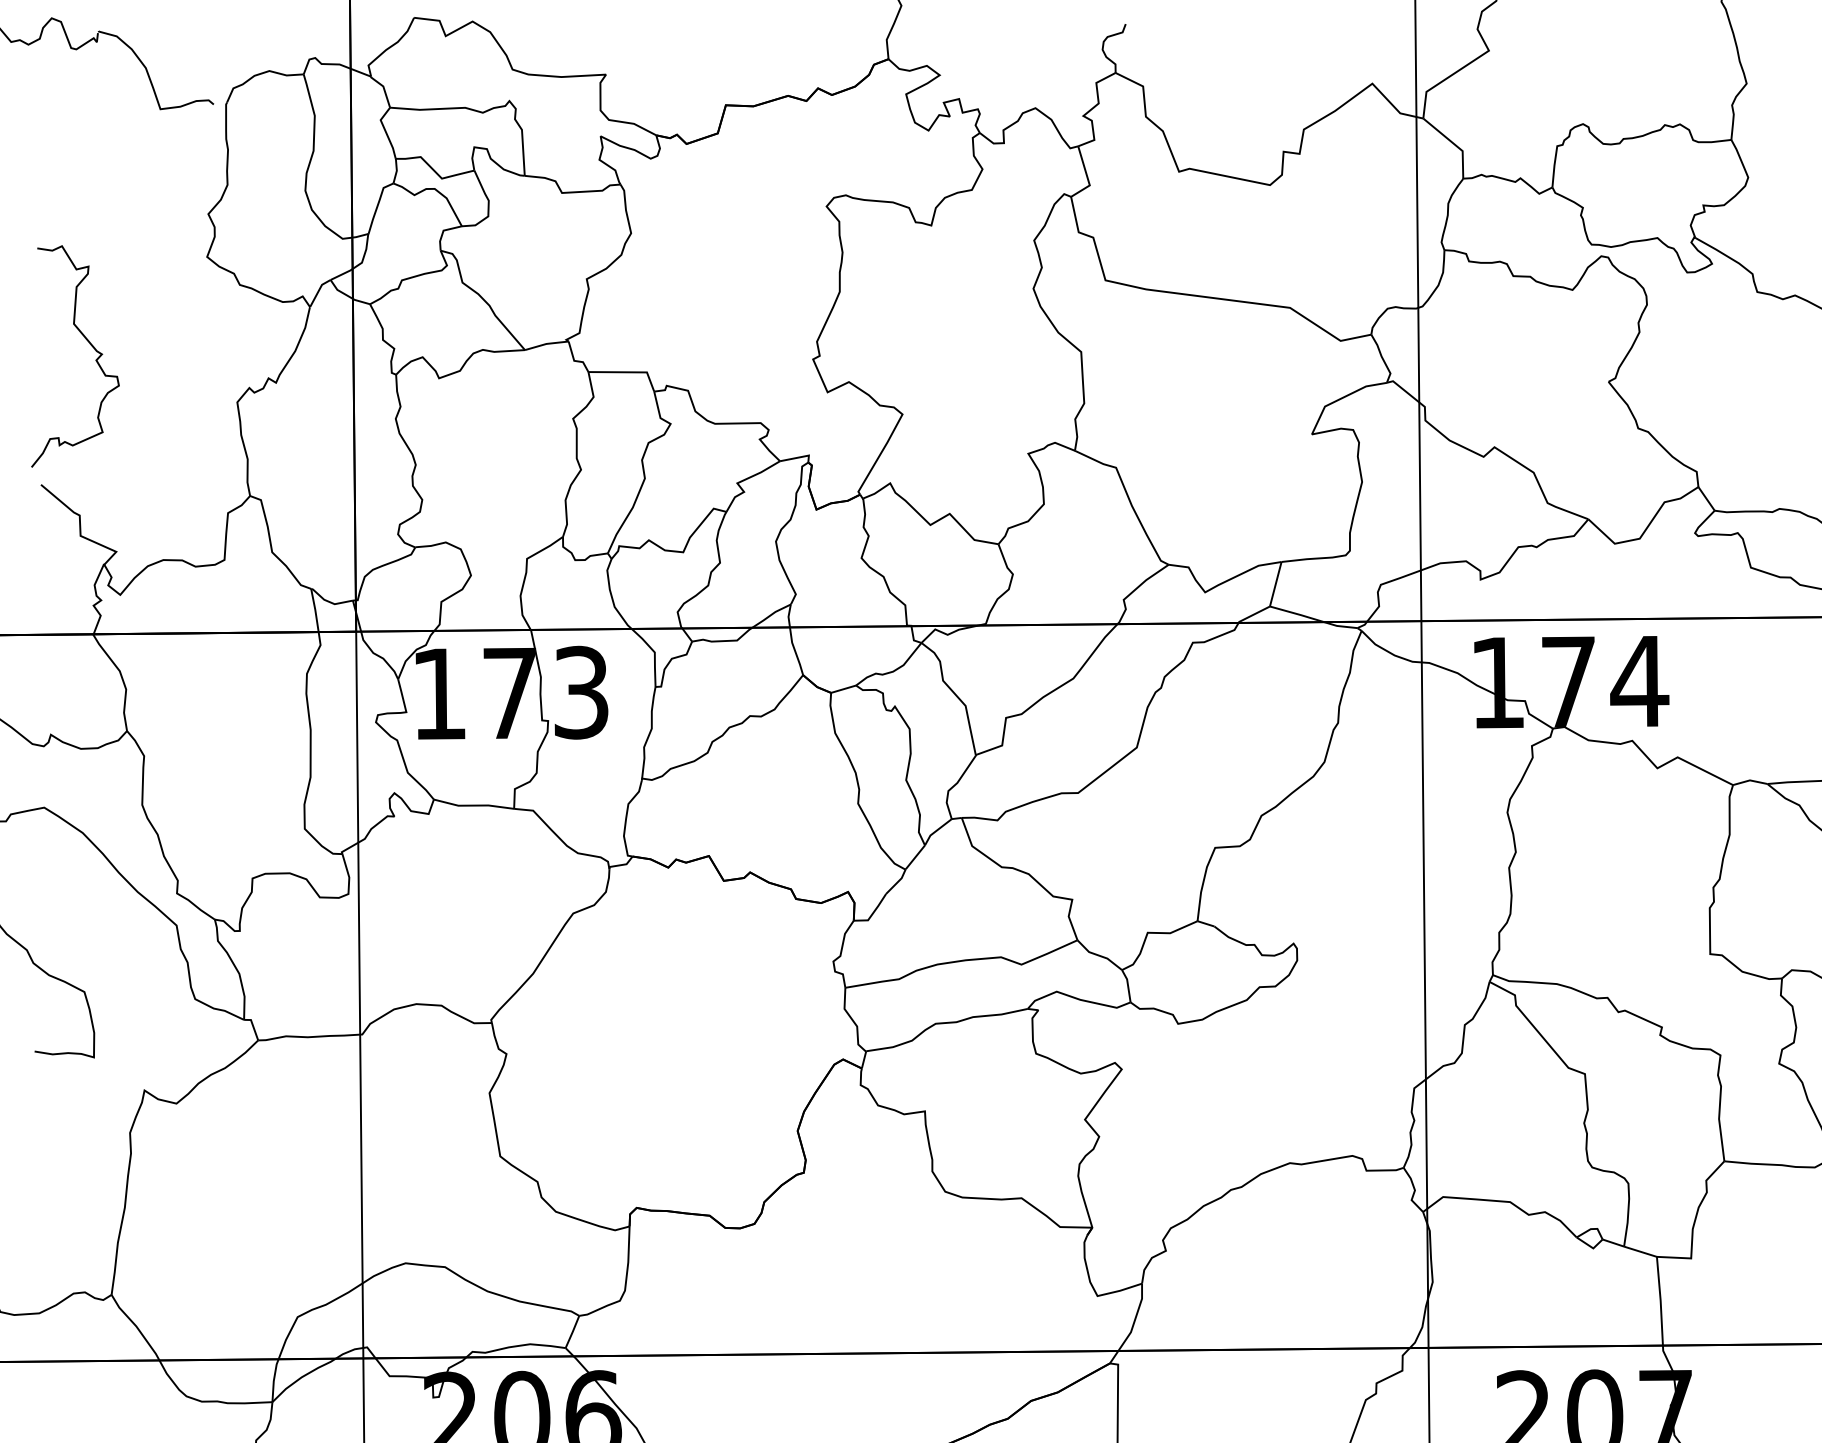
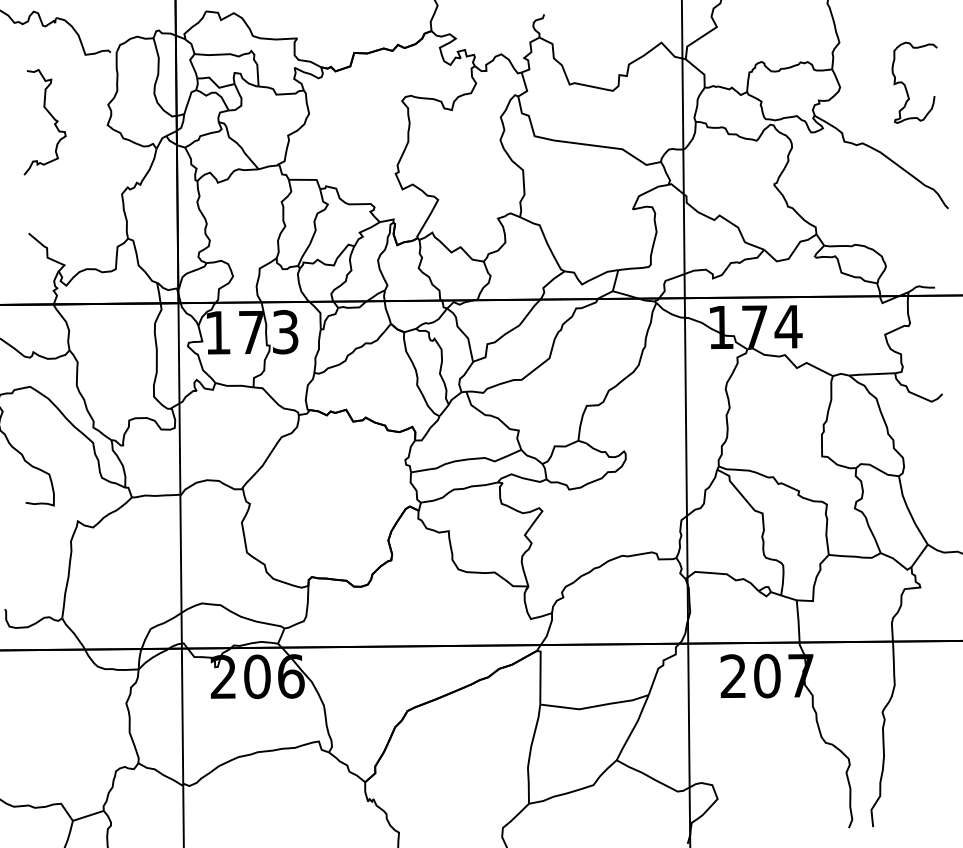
curve: (91, 348) -> (52, 118), moved

